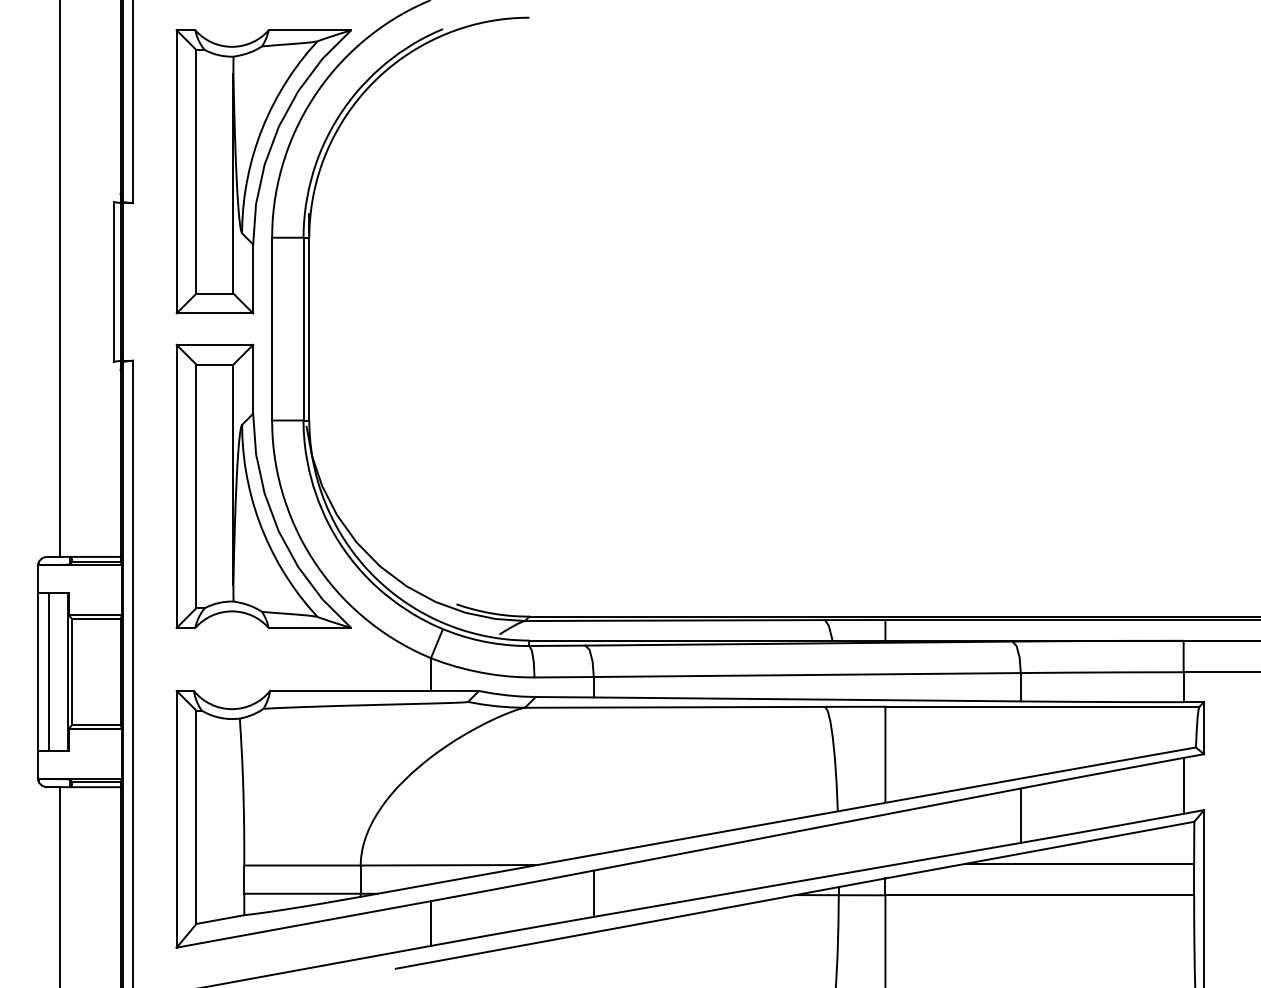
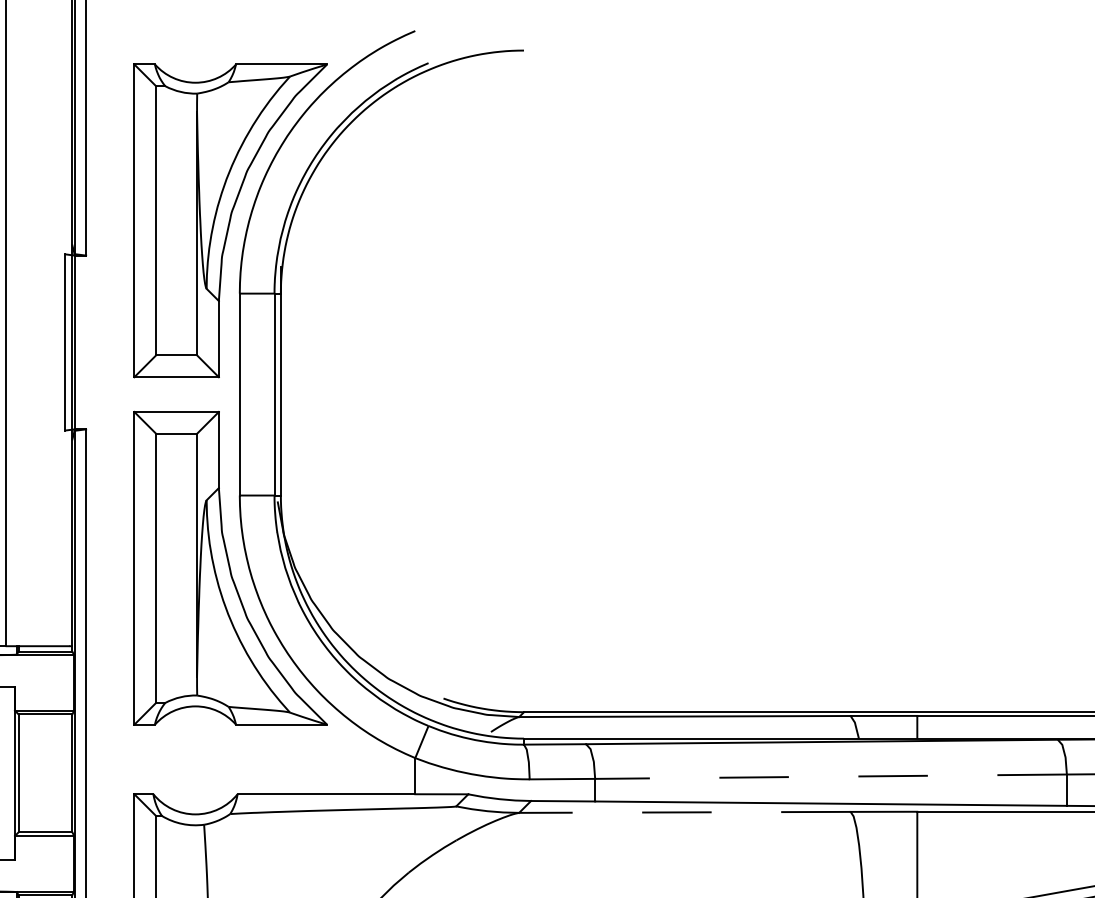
line: (807, 675) -> (831, 777), solid -> dashed
line: (674, 707) -> (684, 812), solid -> dashed

